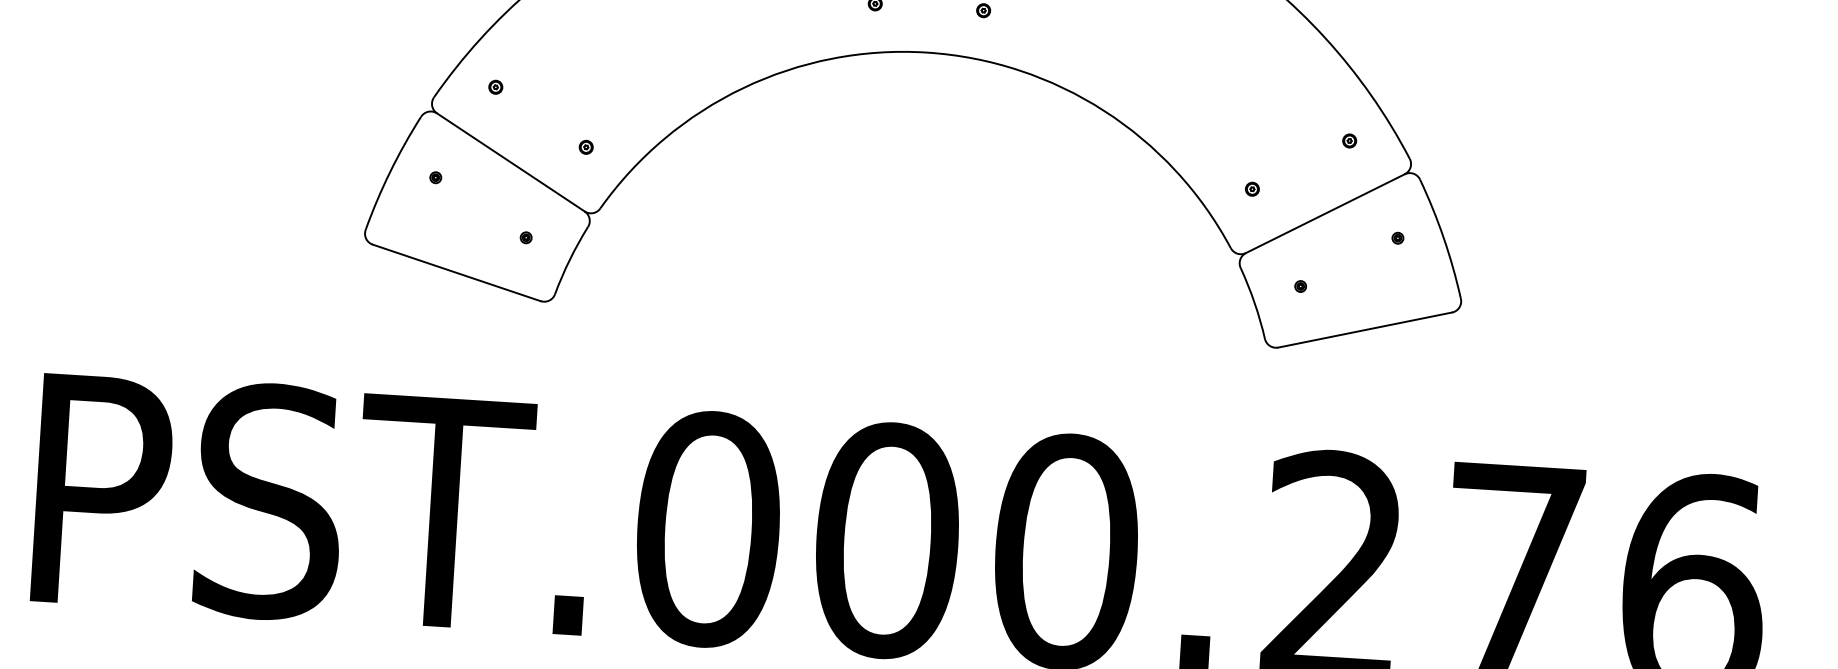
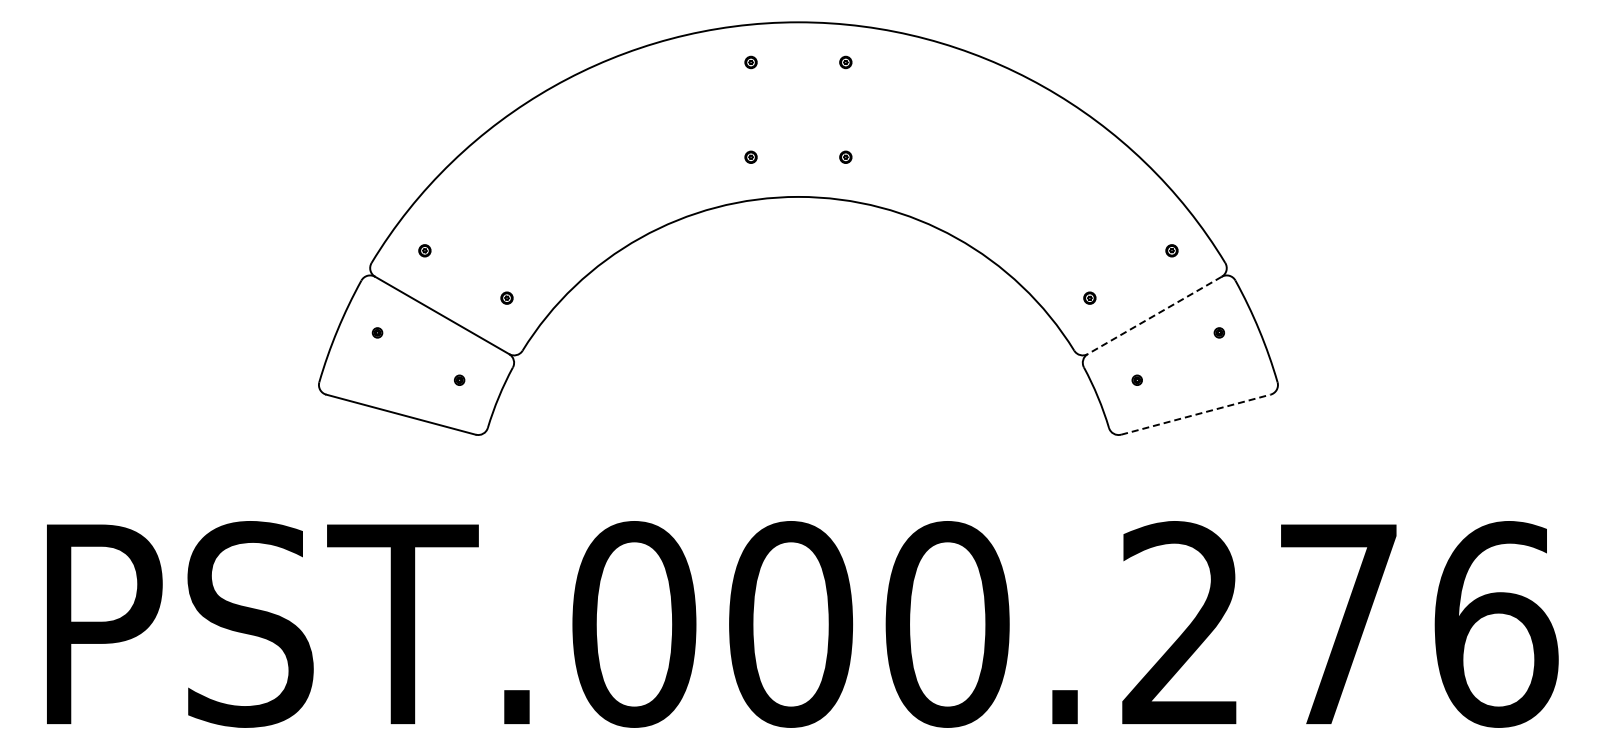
line: (1325, 213) -> (1154, 315), solid -> dashed
line: (1365, 329) -> (1196, 414), solid -> dashed

